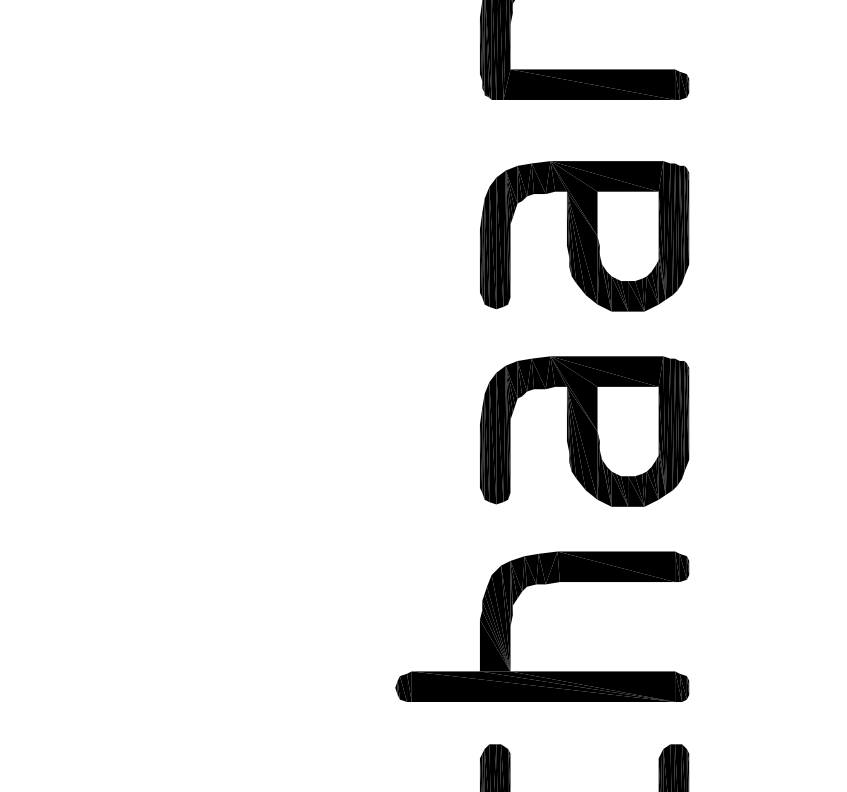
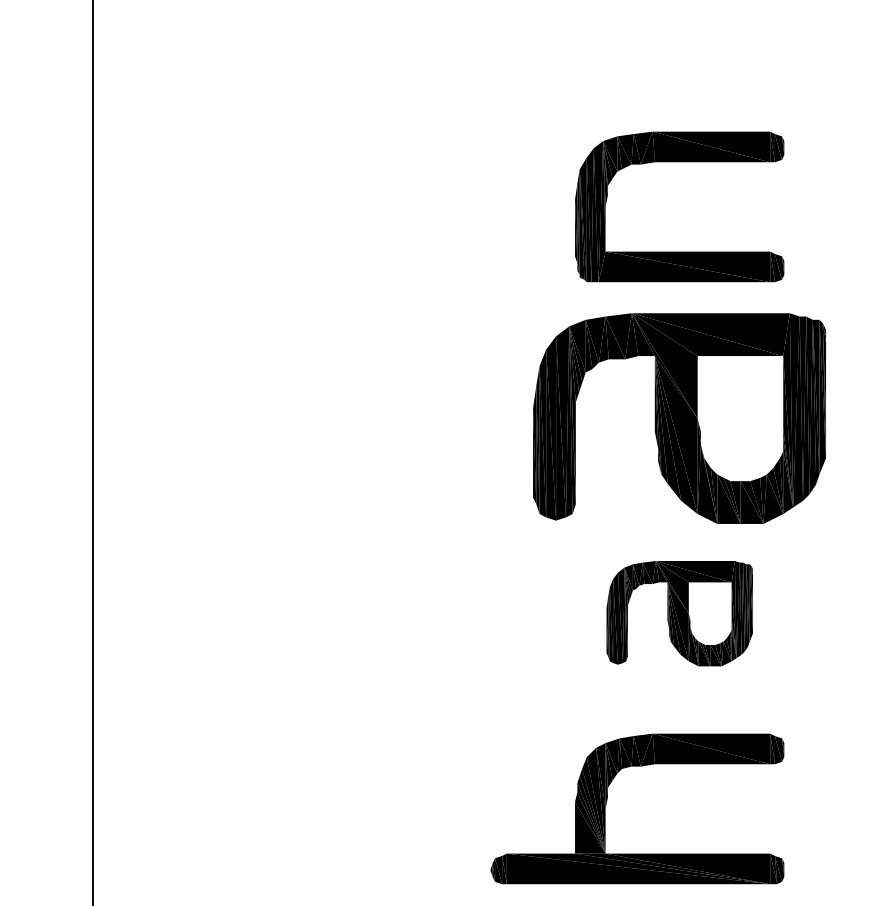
part: (584, 236) -> (679, 418), size x1.4
part: (584, 431) -> (679, 613), size x0.7

